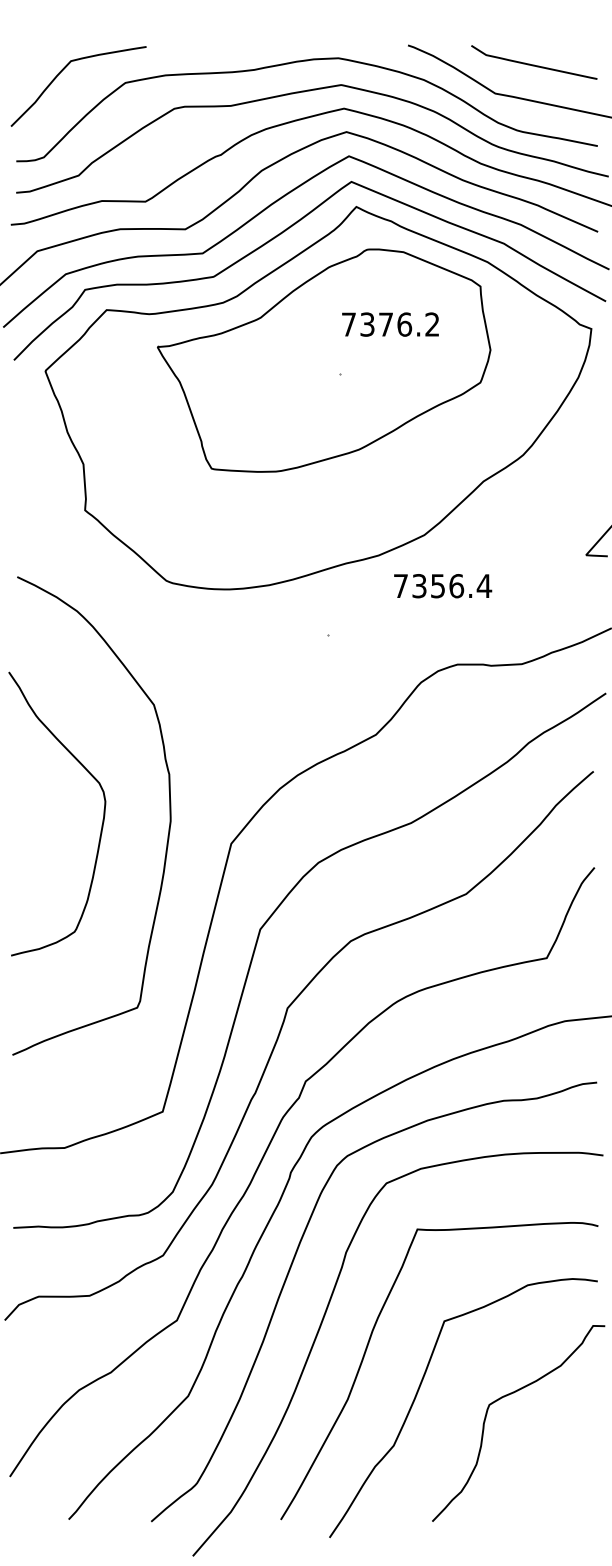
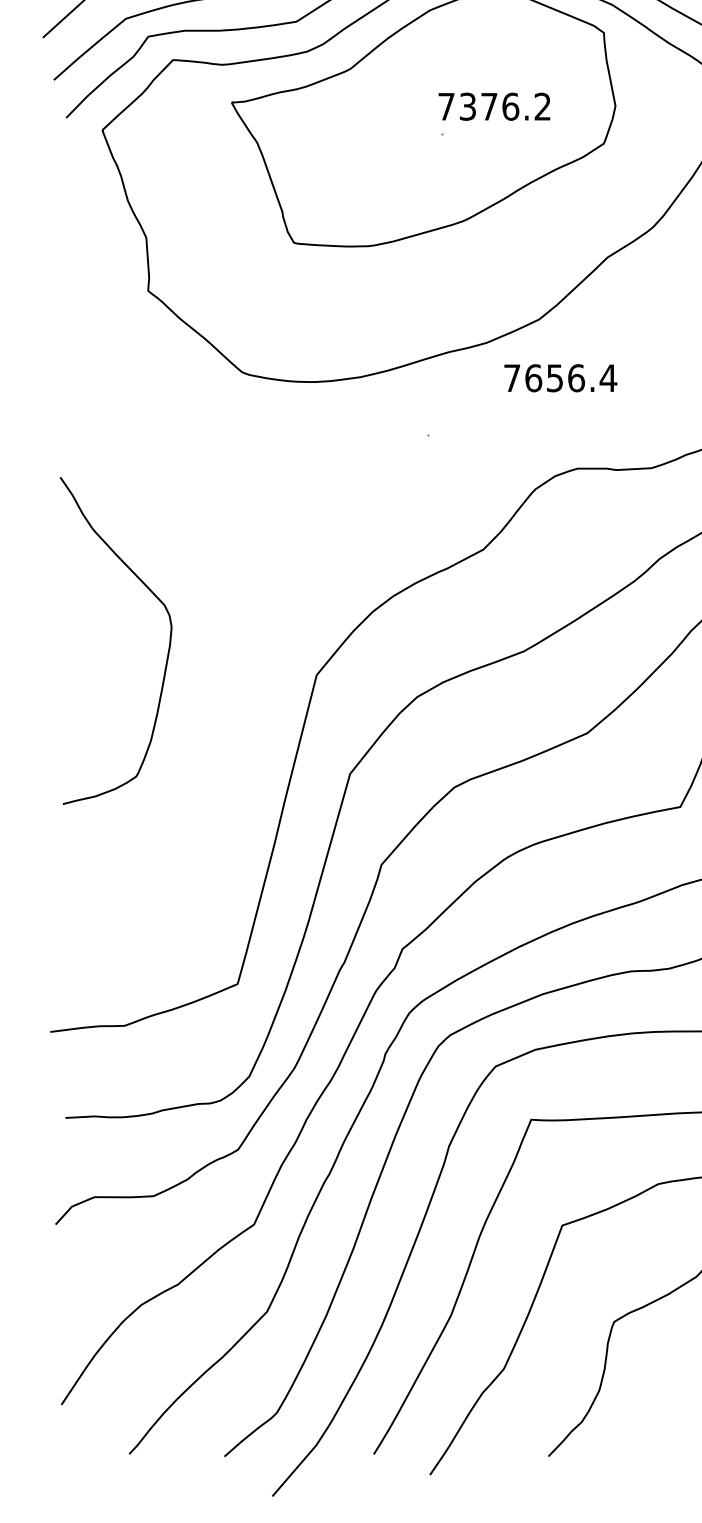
text: (390, 324) -> (494, 106), moved
text: (419, 586) -> (533, 378), 7356.4 -> 7656.4
curve: (169, 815) -> (245, 642), removed

